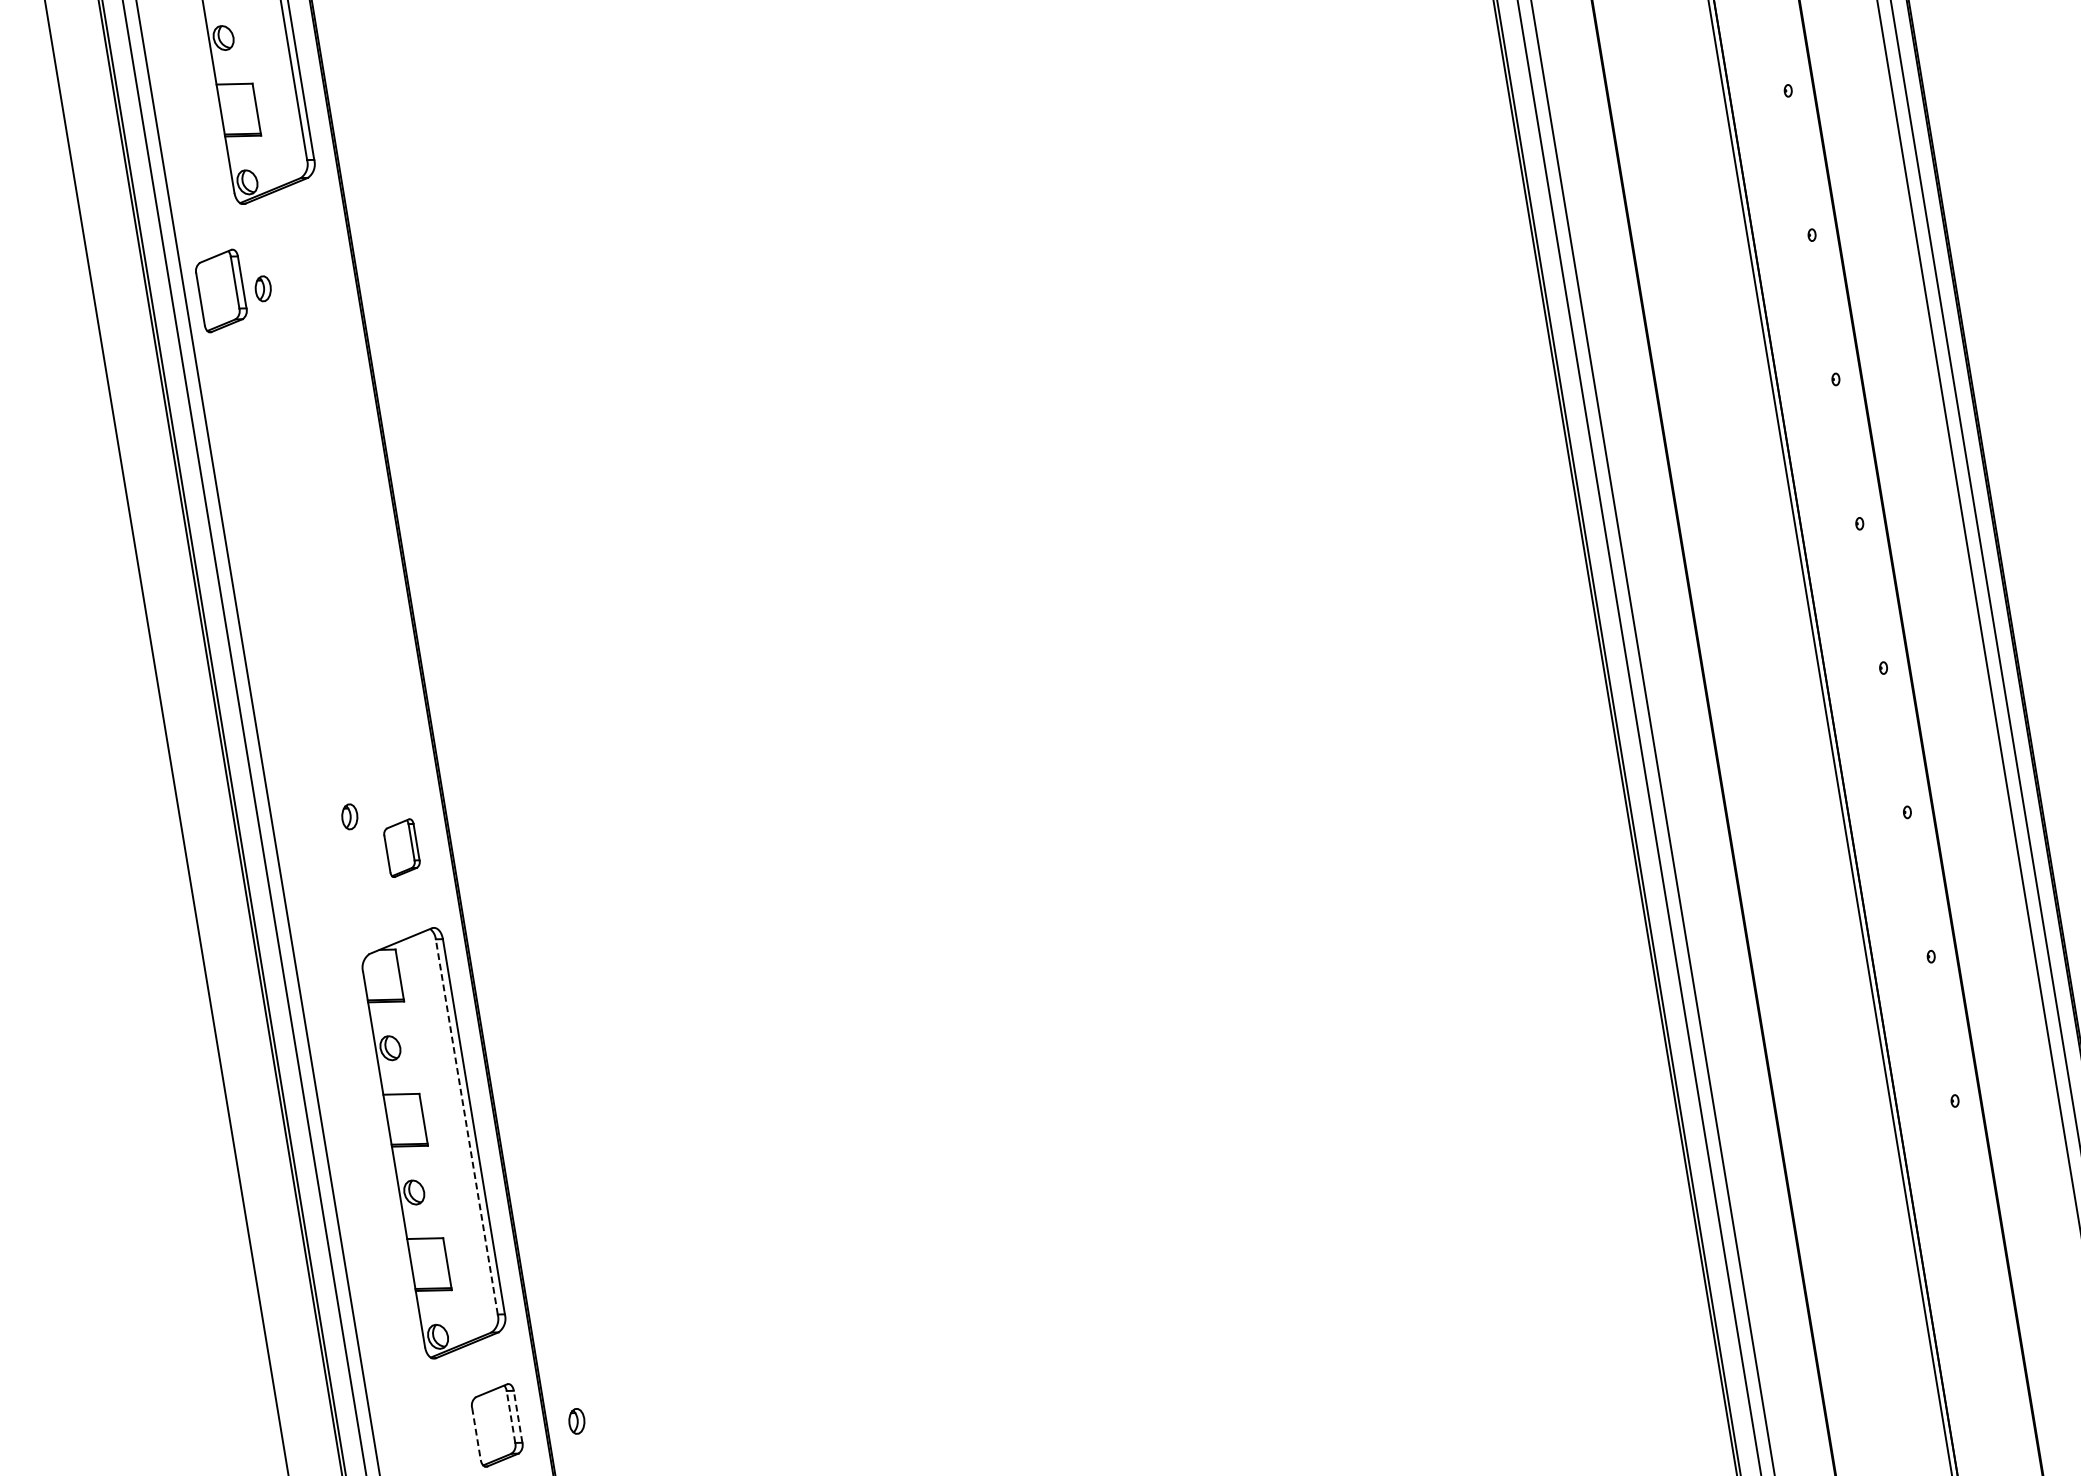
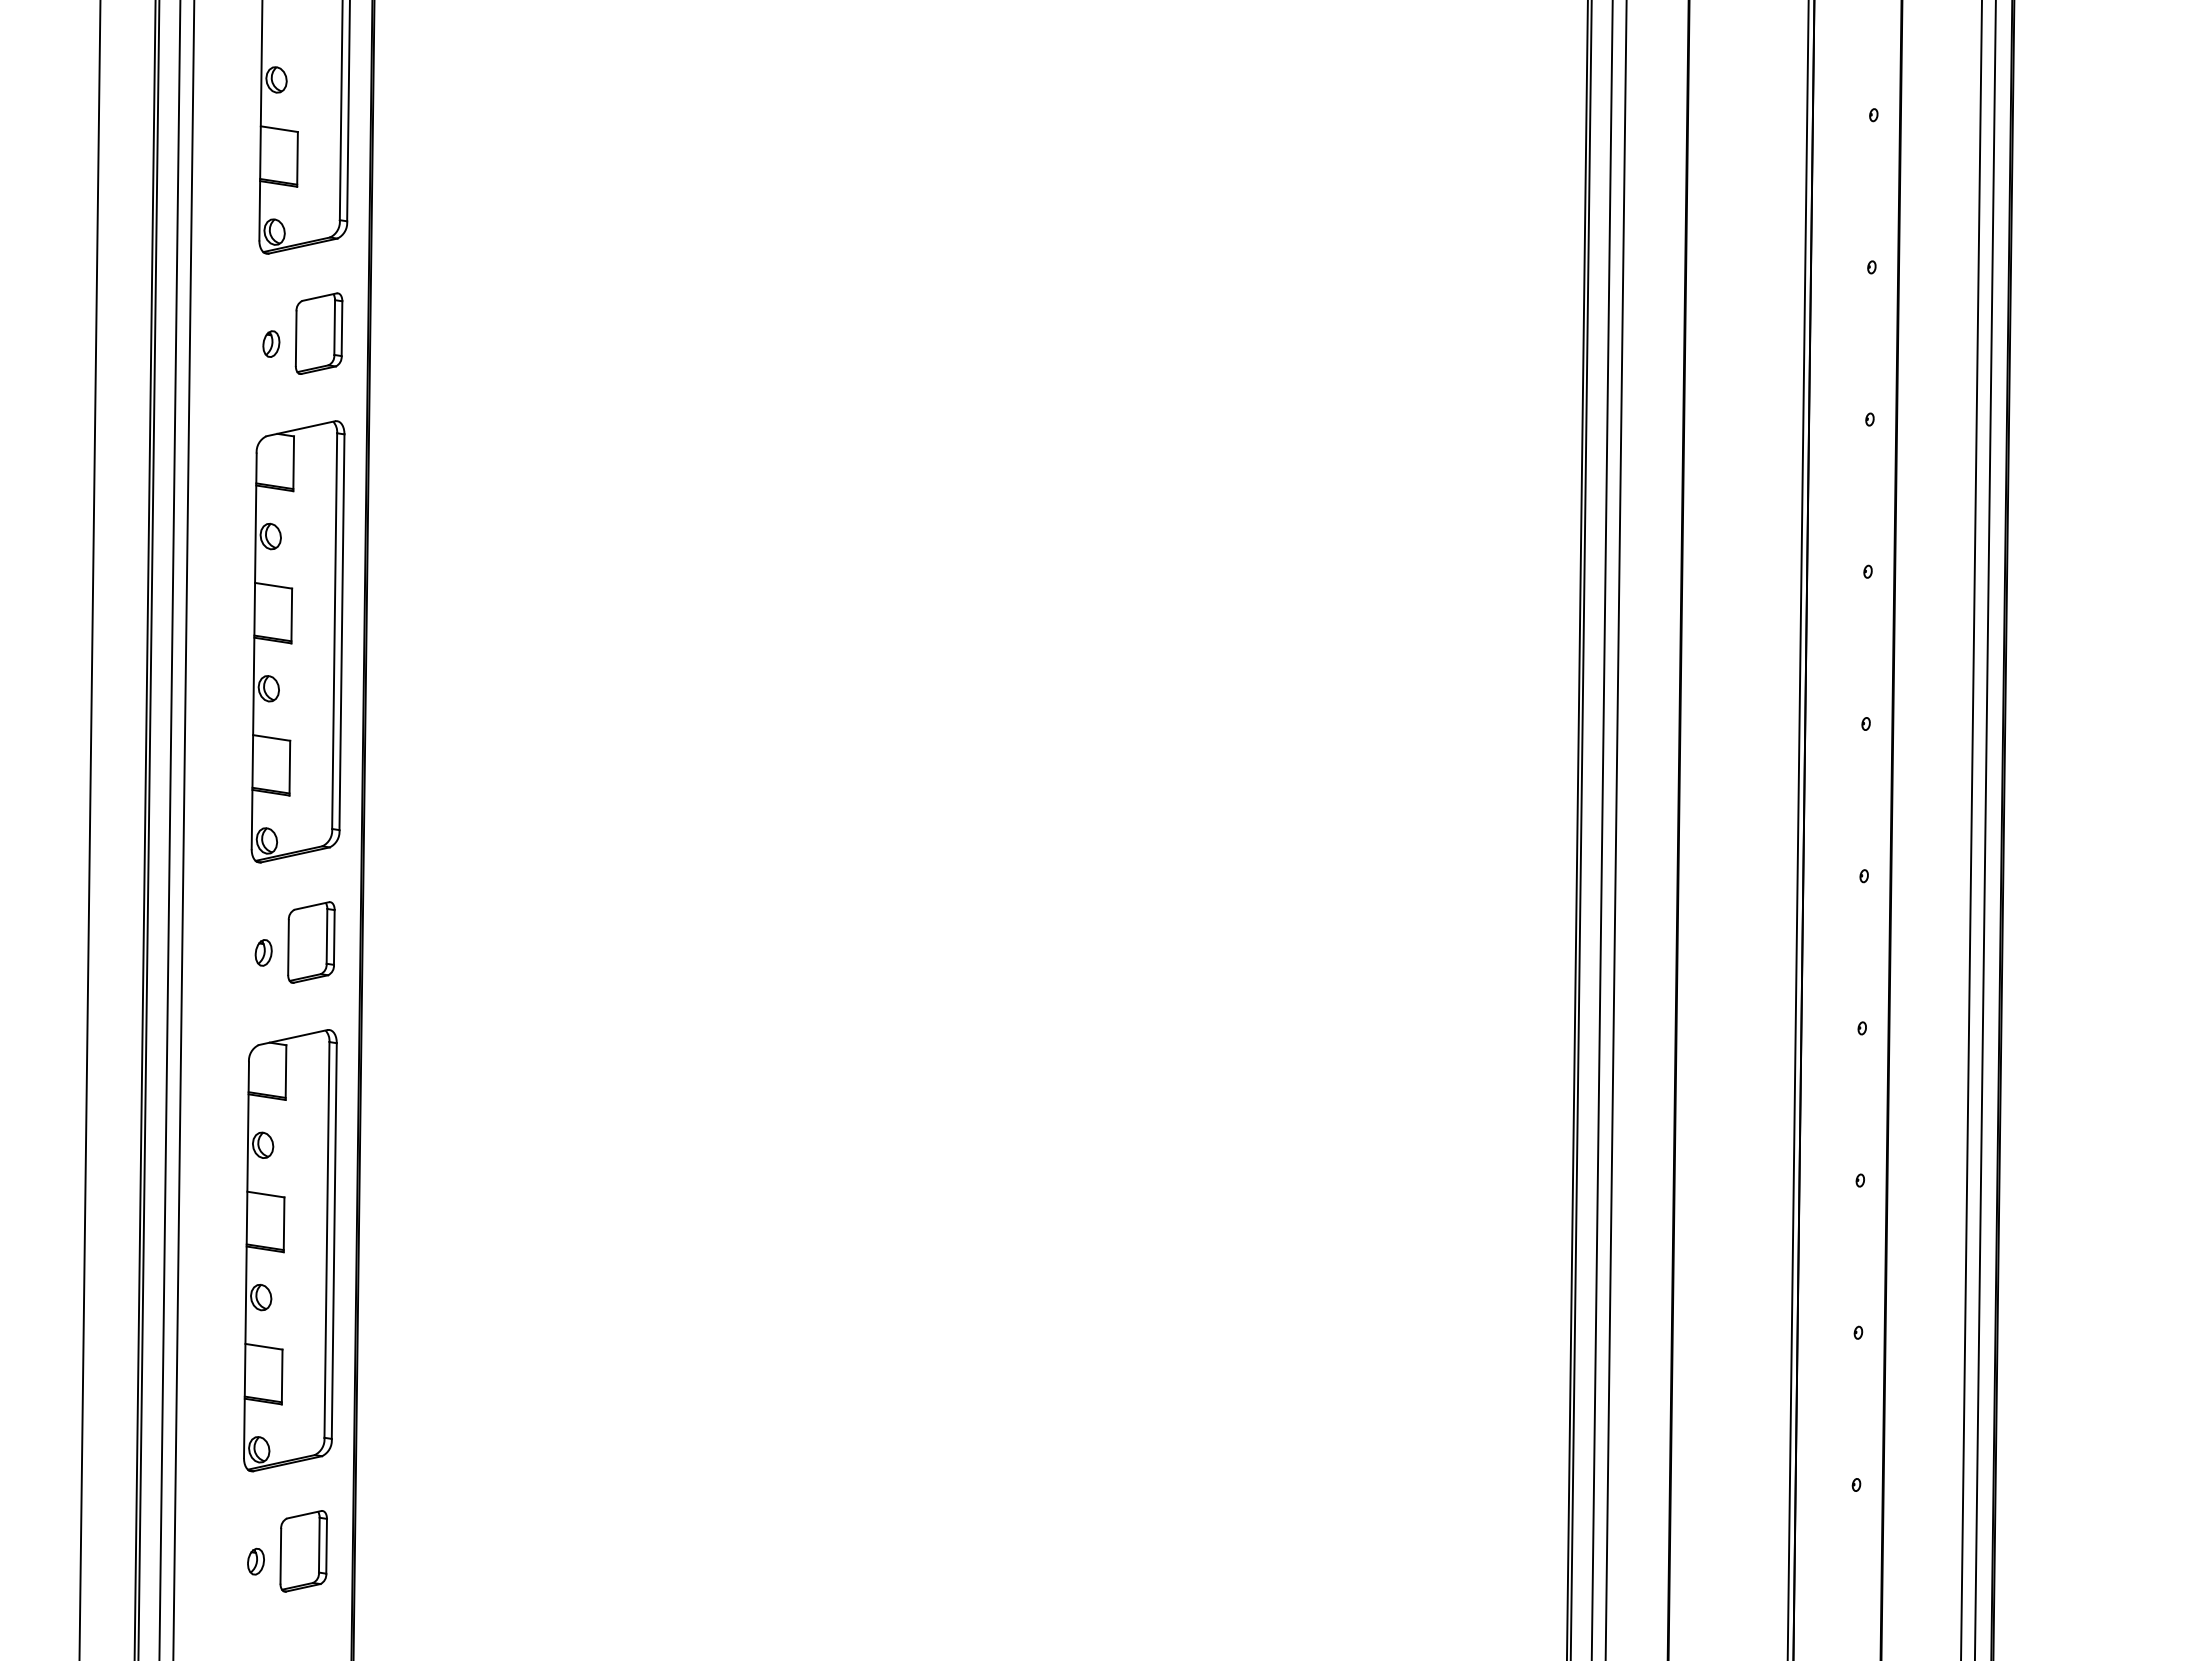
part: (220, 290) -> (318, 333), moved
part: (338, 565) -> (297, 641), added
part: (349, 816) -> (263, 952), moved
part: (402, 848) -> (311, 942), size x1.43
line: (466, 1126) -> (326, 1239), dashed -> solid
line: (511, 1416) -> (319, 1544), dashed -> solid
line: (517, 1416) -> (326, 1545), dashed -> solid
part: (576, 1421) -> (255, 1561), moved
line: (476, 1434) -> (280, 1556), dashed -> solid

